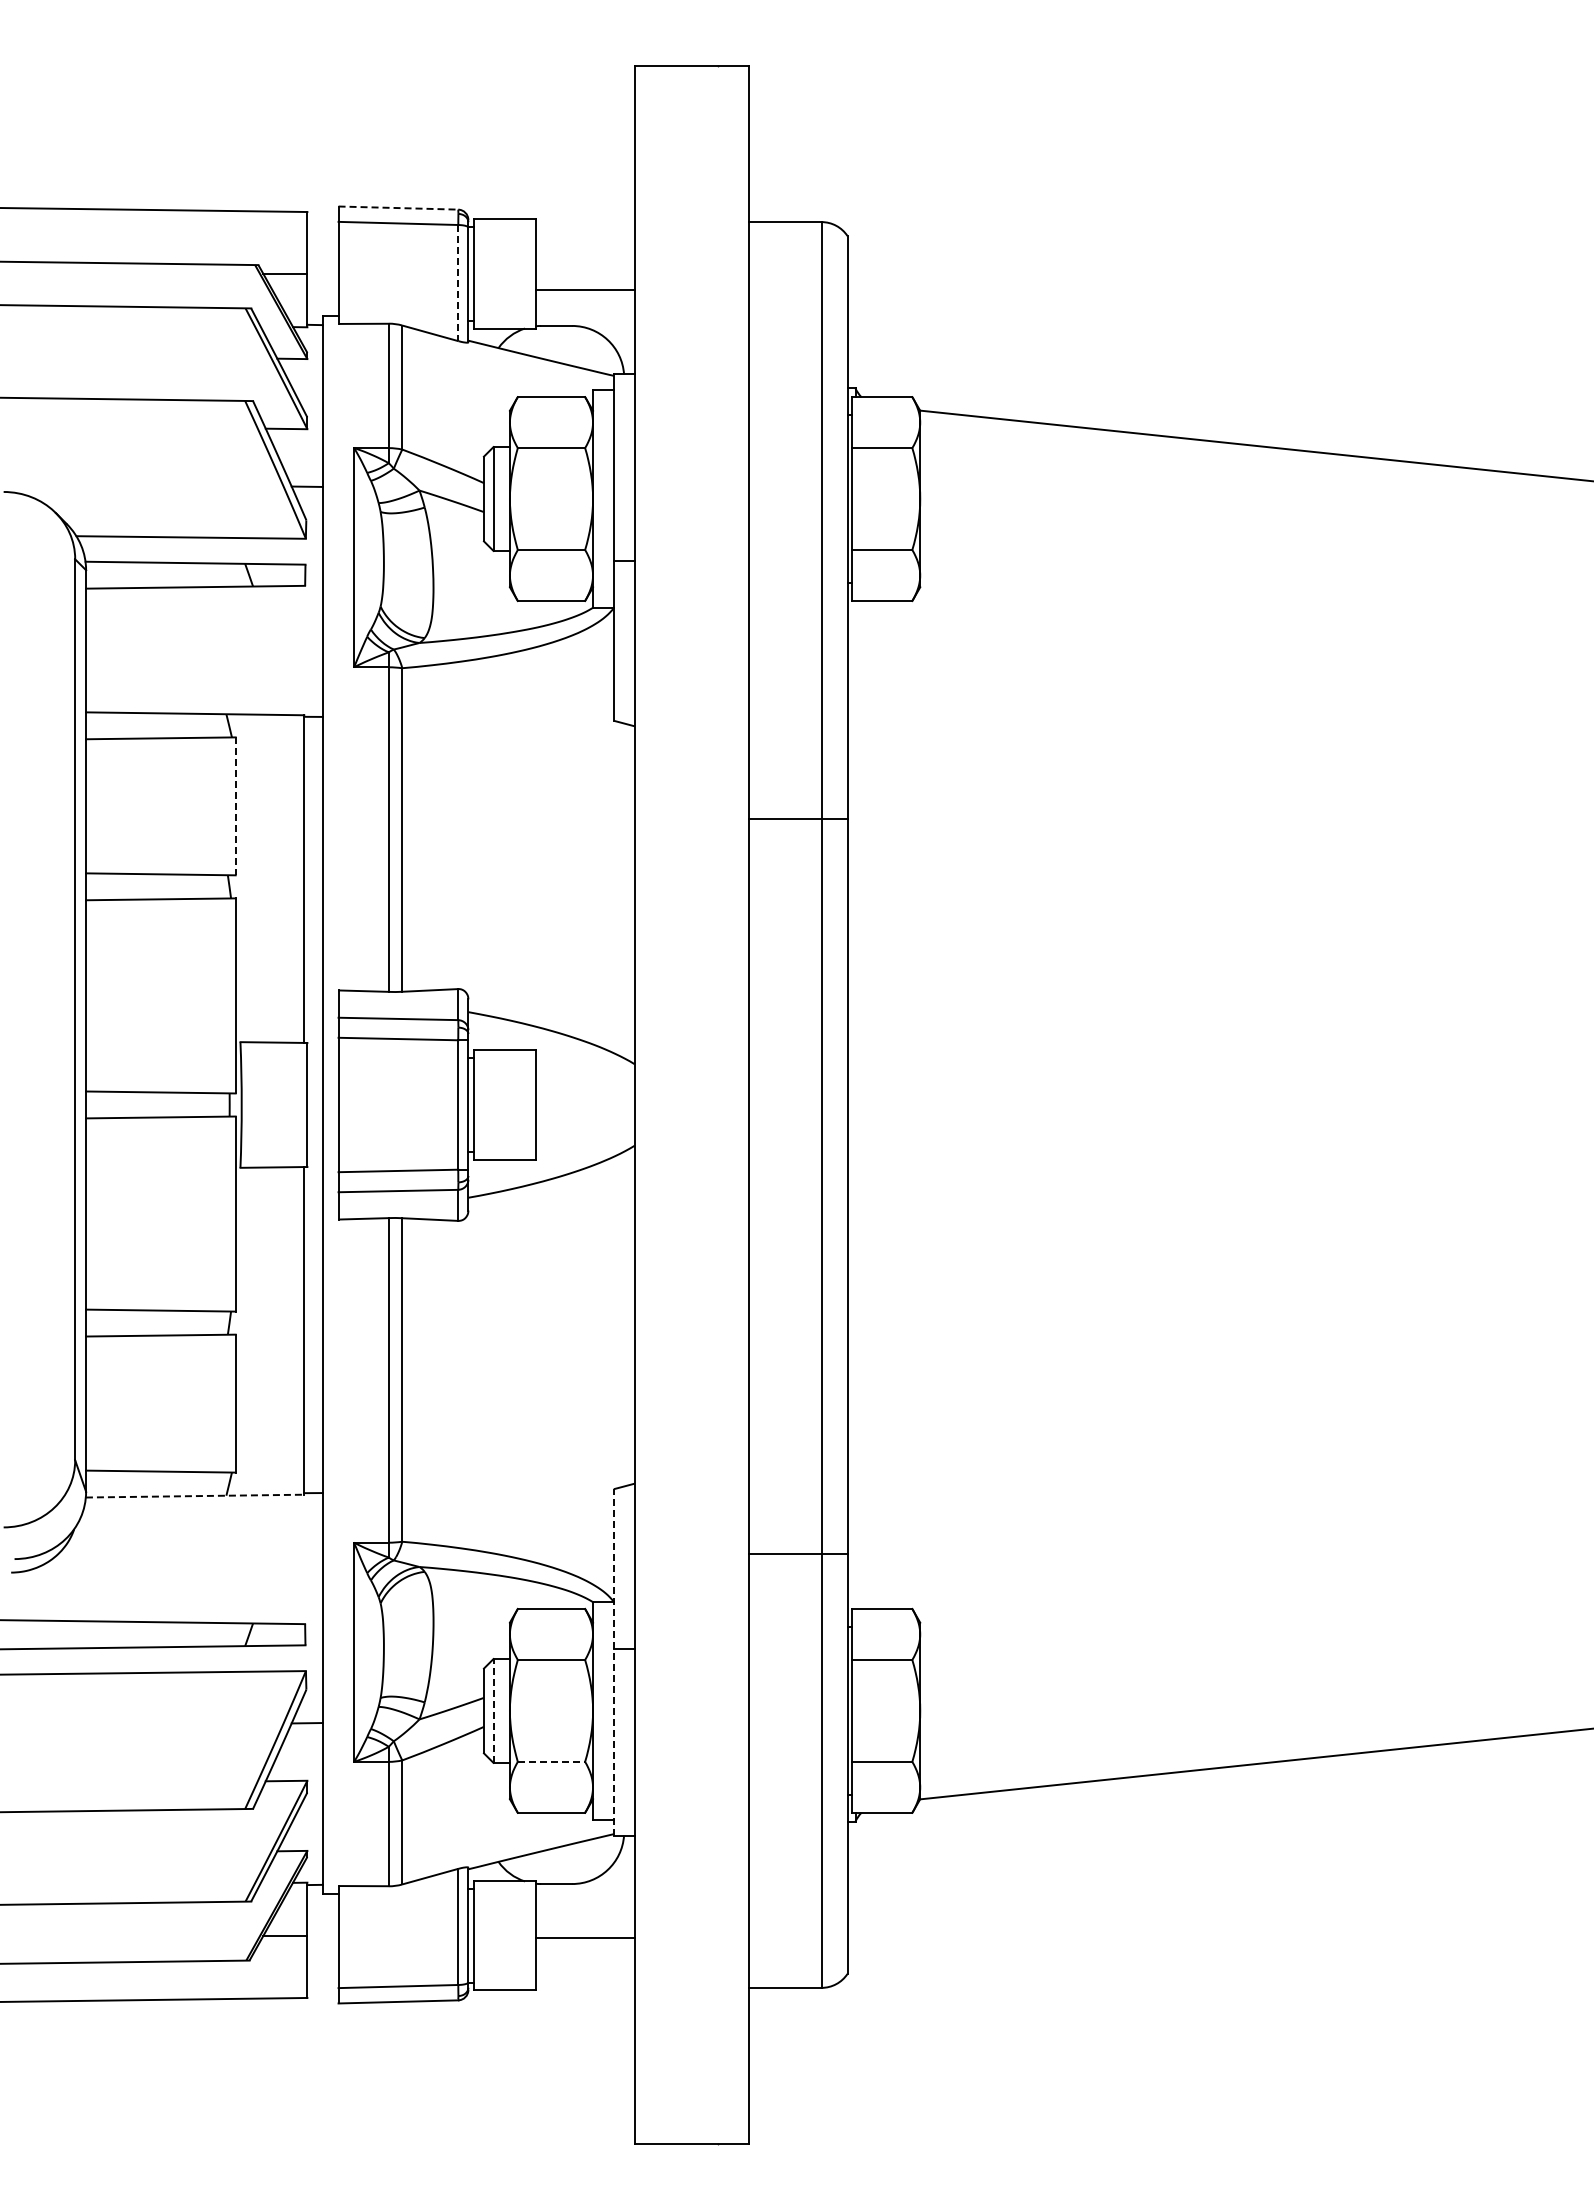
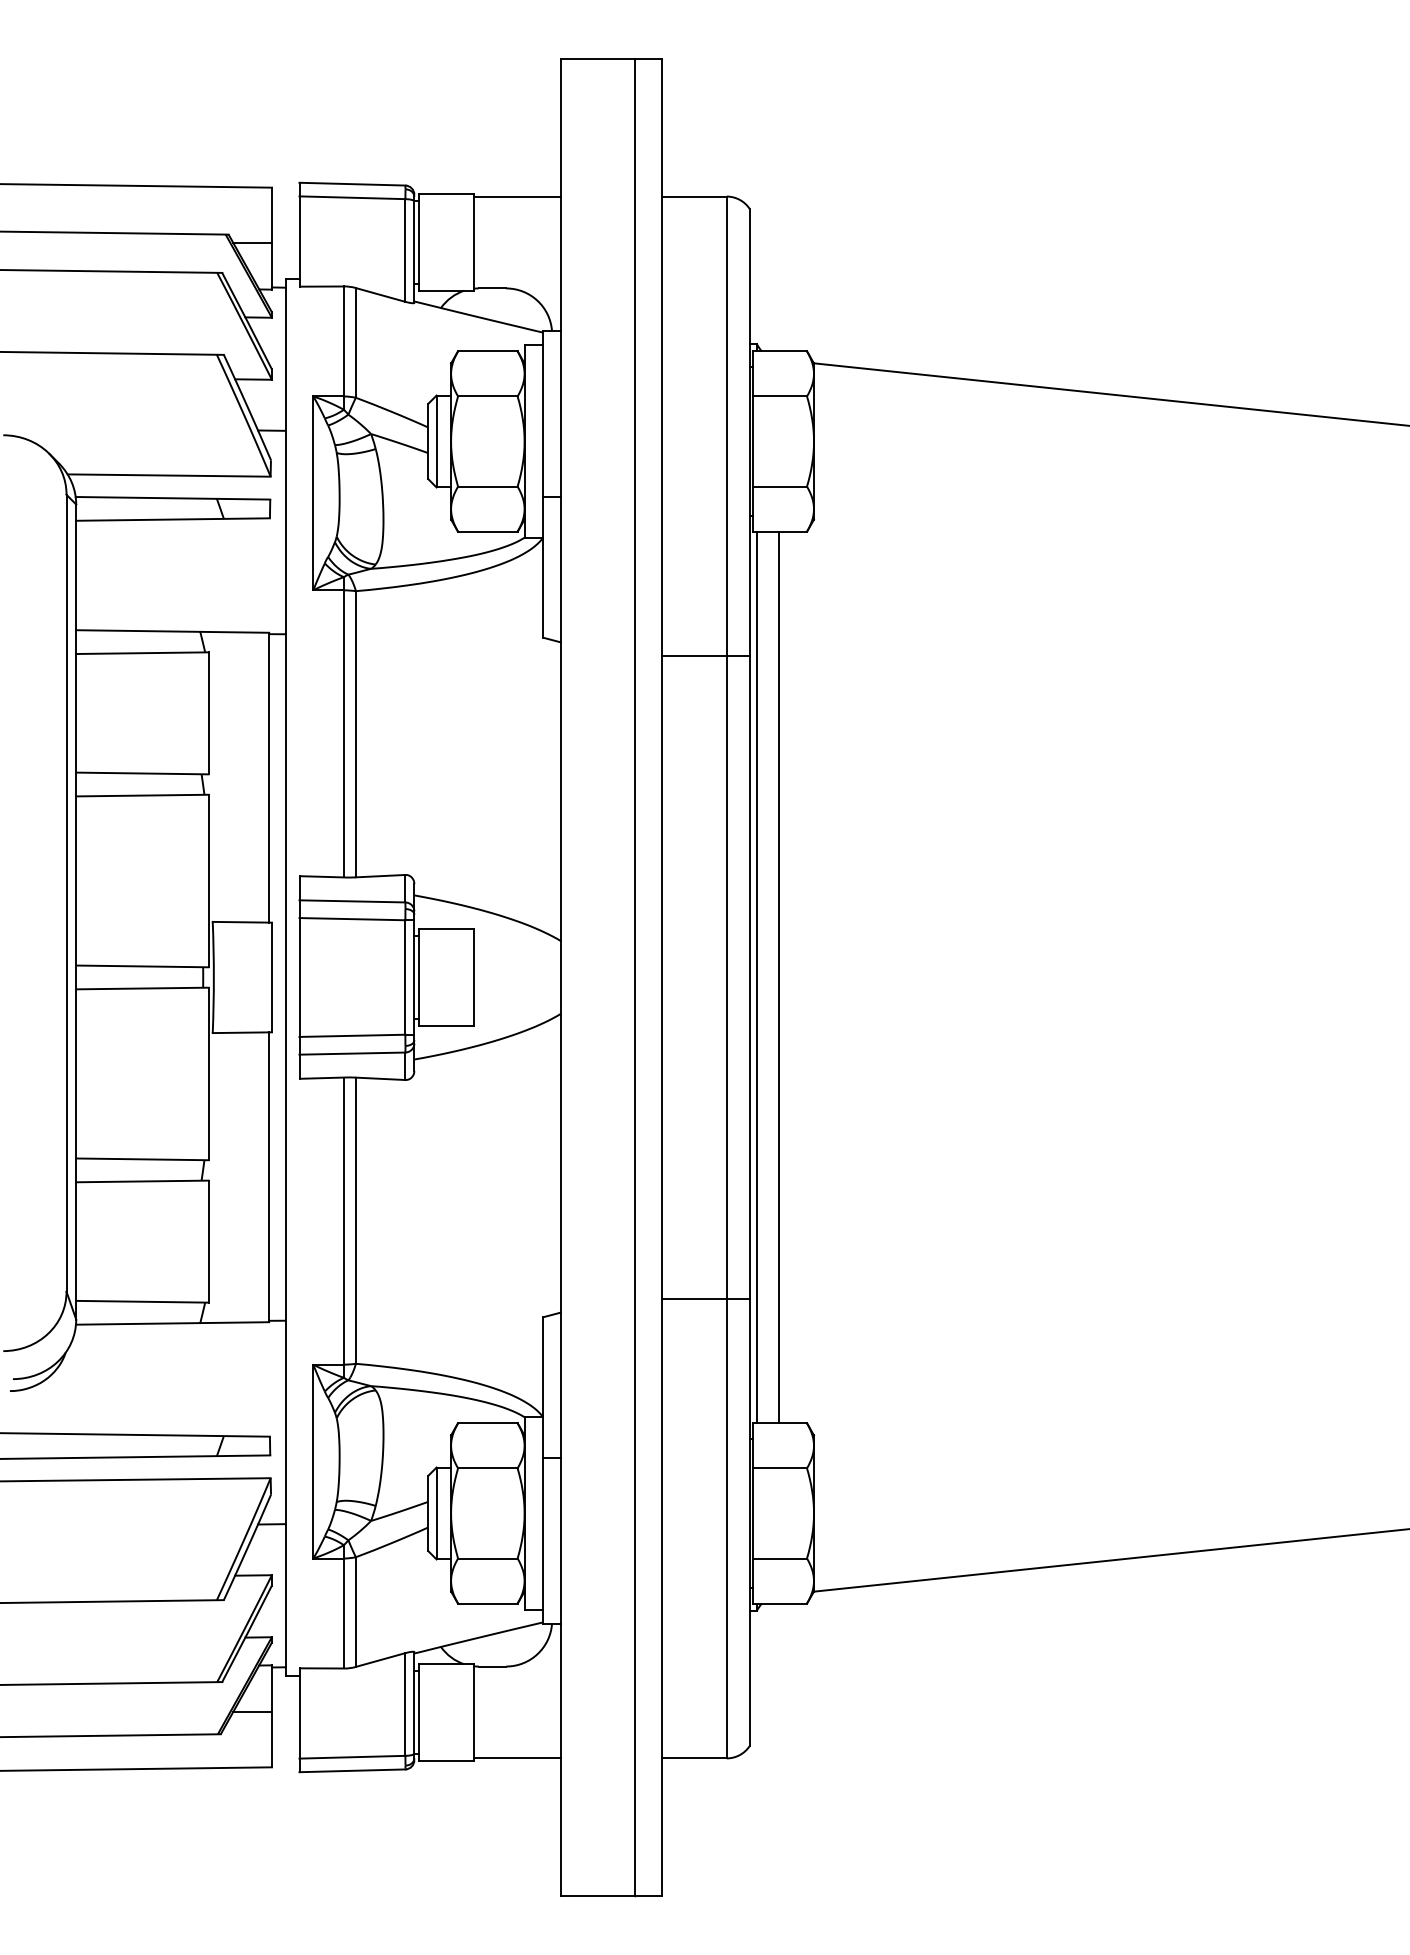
line: (398, 208) -> (352, 184), dashed -> solid
line: (458, 283) -> (405, 250), dashed -> solid
line: (584, 290) -> (517, 196), moved
line: (235, 806) -> (208, 713), dashed -> solid
line: (797, 819) -> (705, 655), moved
line: (717, 1104) -> (634, 977), added
line: (855, 1104) -> (756, 977), added
line: (880, 1104) -> (778, 977), added
line: (195, 1496) -> (172, 1323), dashed -> solid
line: (797, 1553) -> (705, 1299), moved
line: (613, 1661) -> (542, 1469), dashed -> solid
line: (493, 1710) -> (436, 1513), dashed -> solid
line: (551, 1761) -> (487, 1558), dashed -> solid
line: (584, 1937) -> (517, 1758), moved

